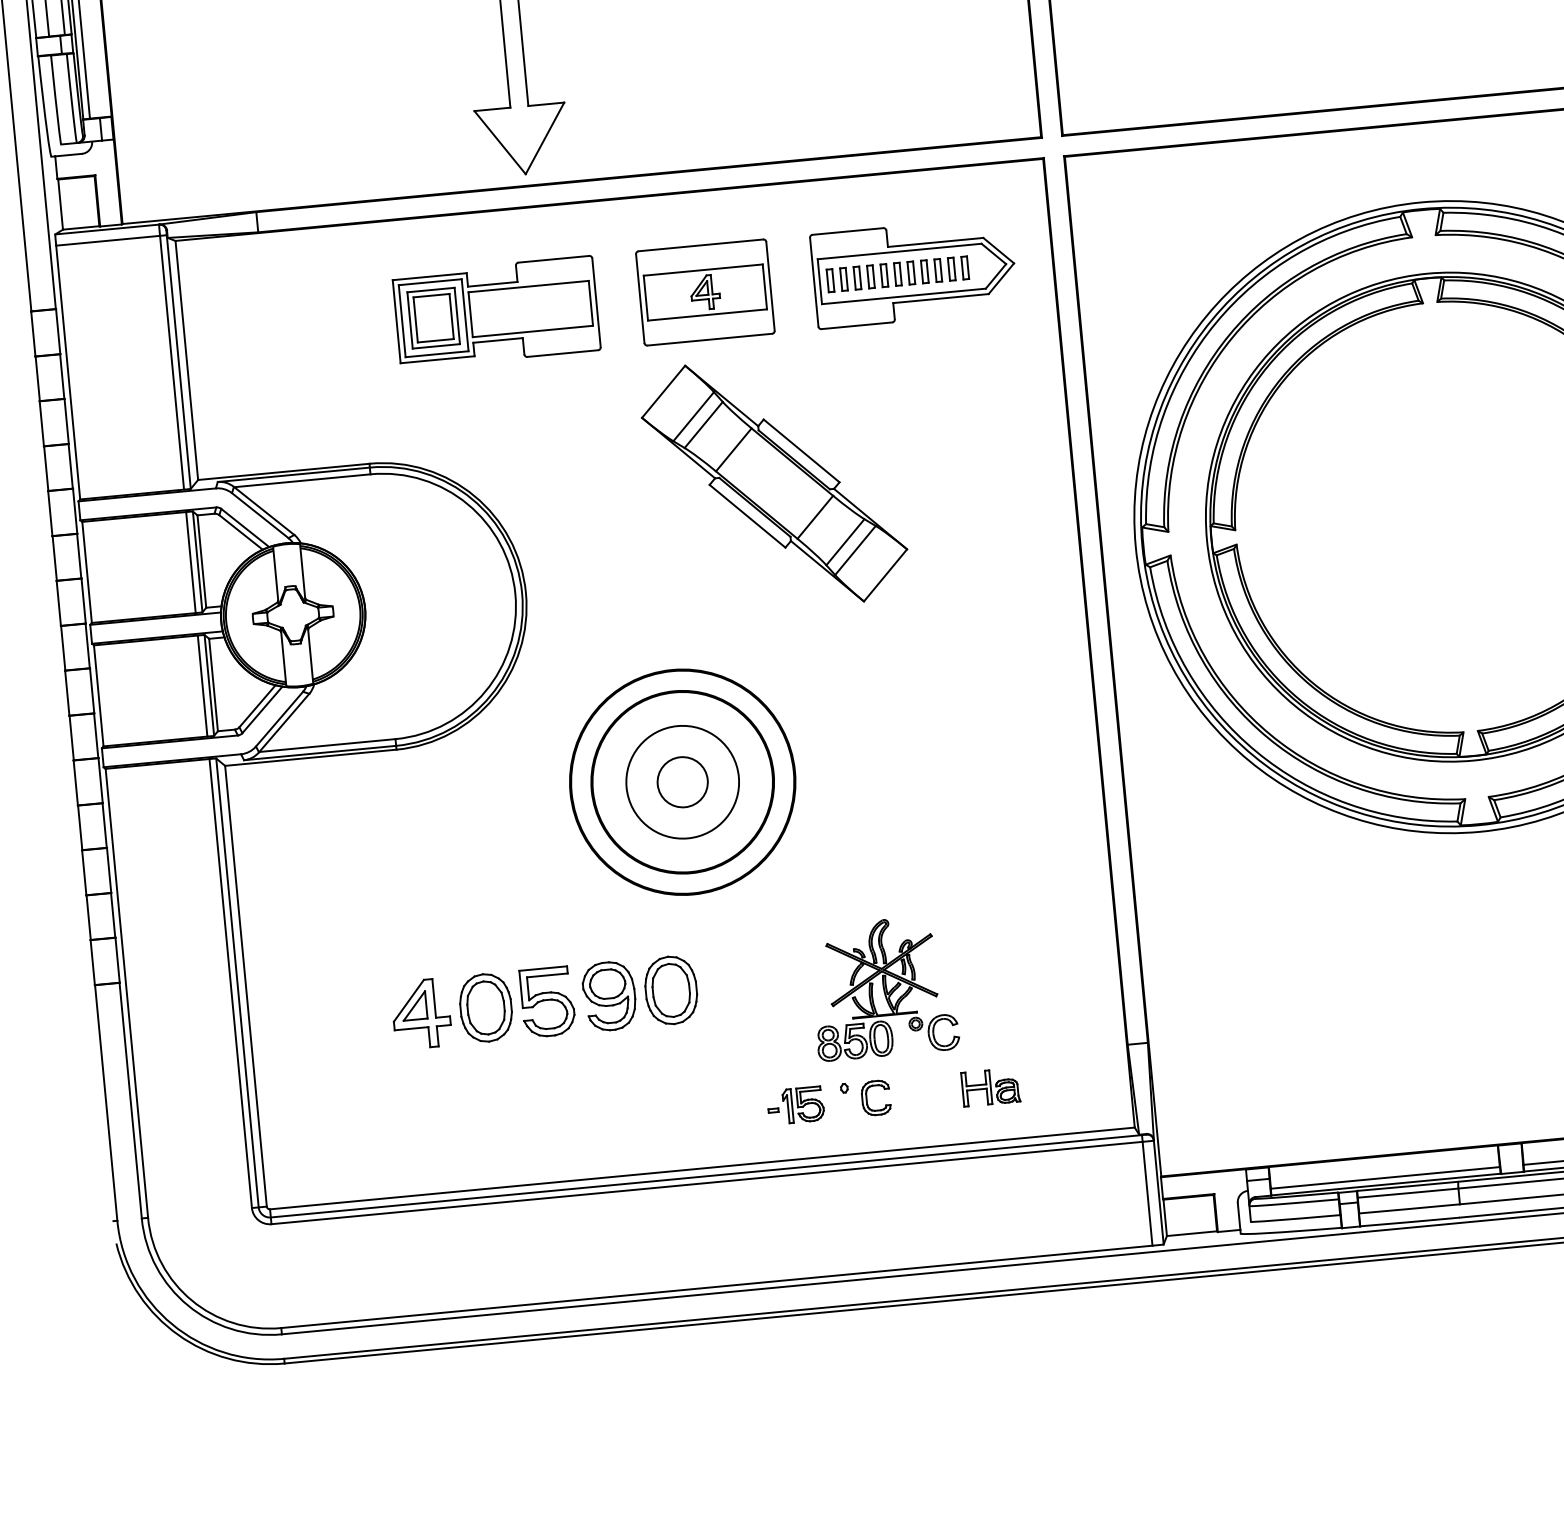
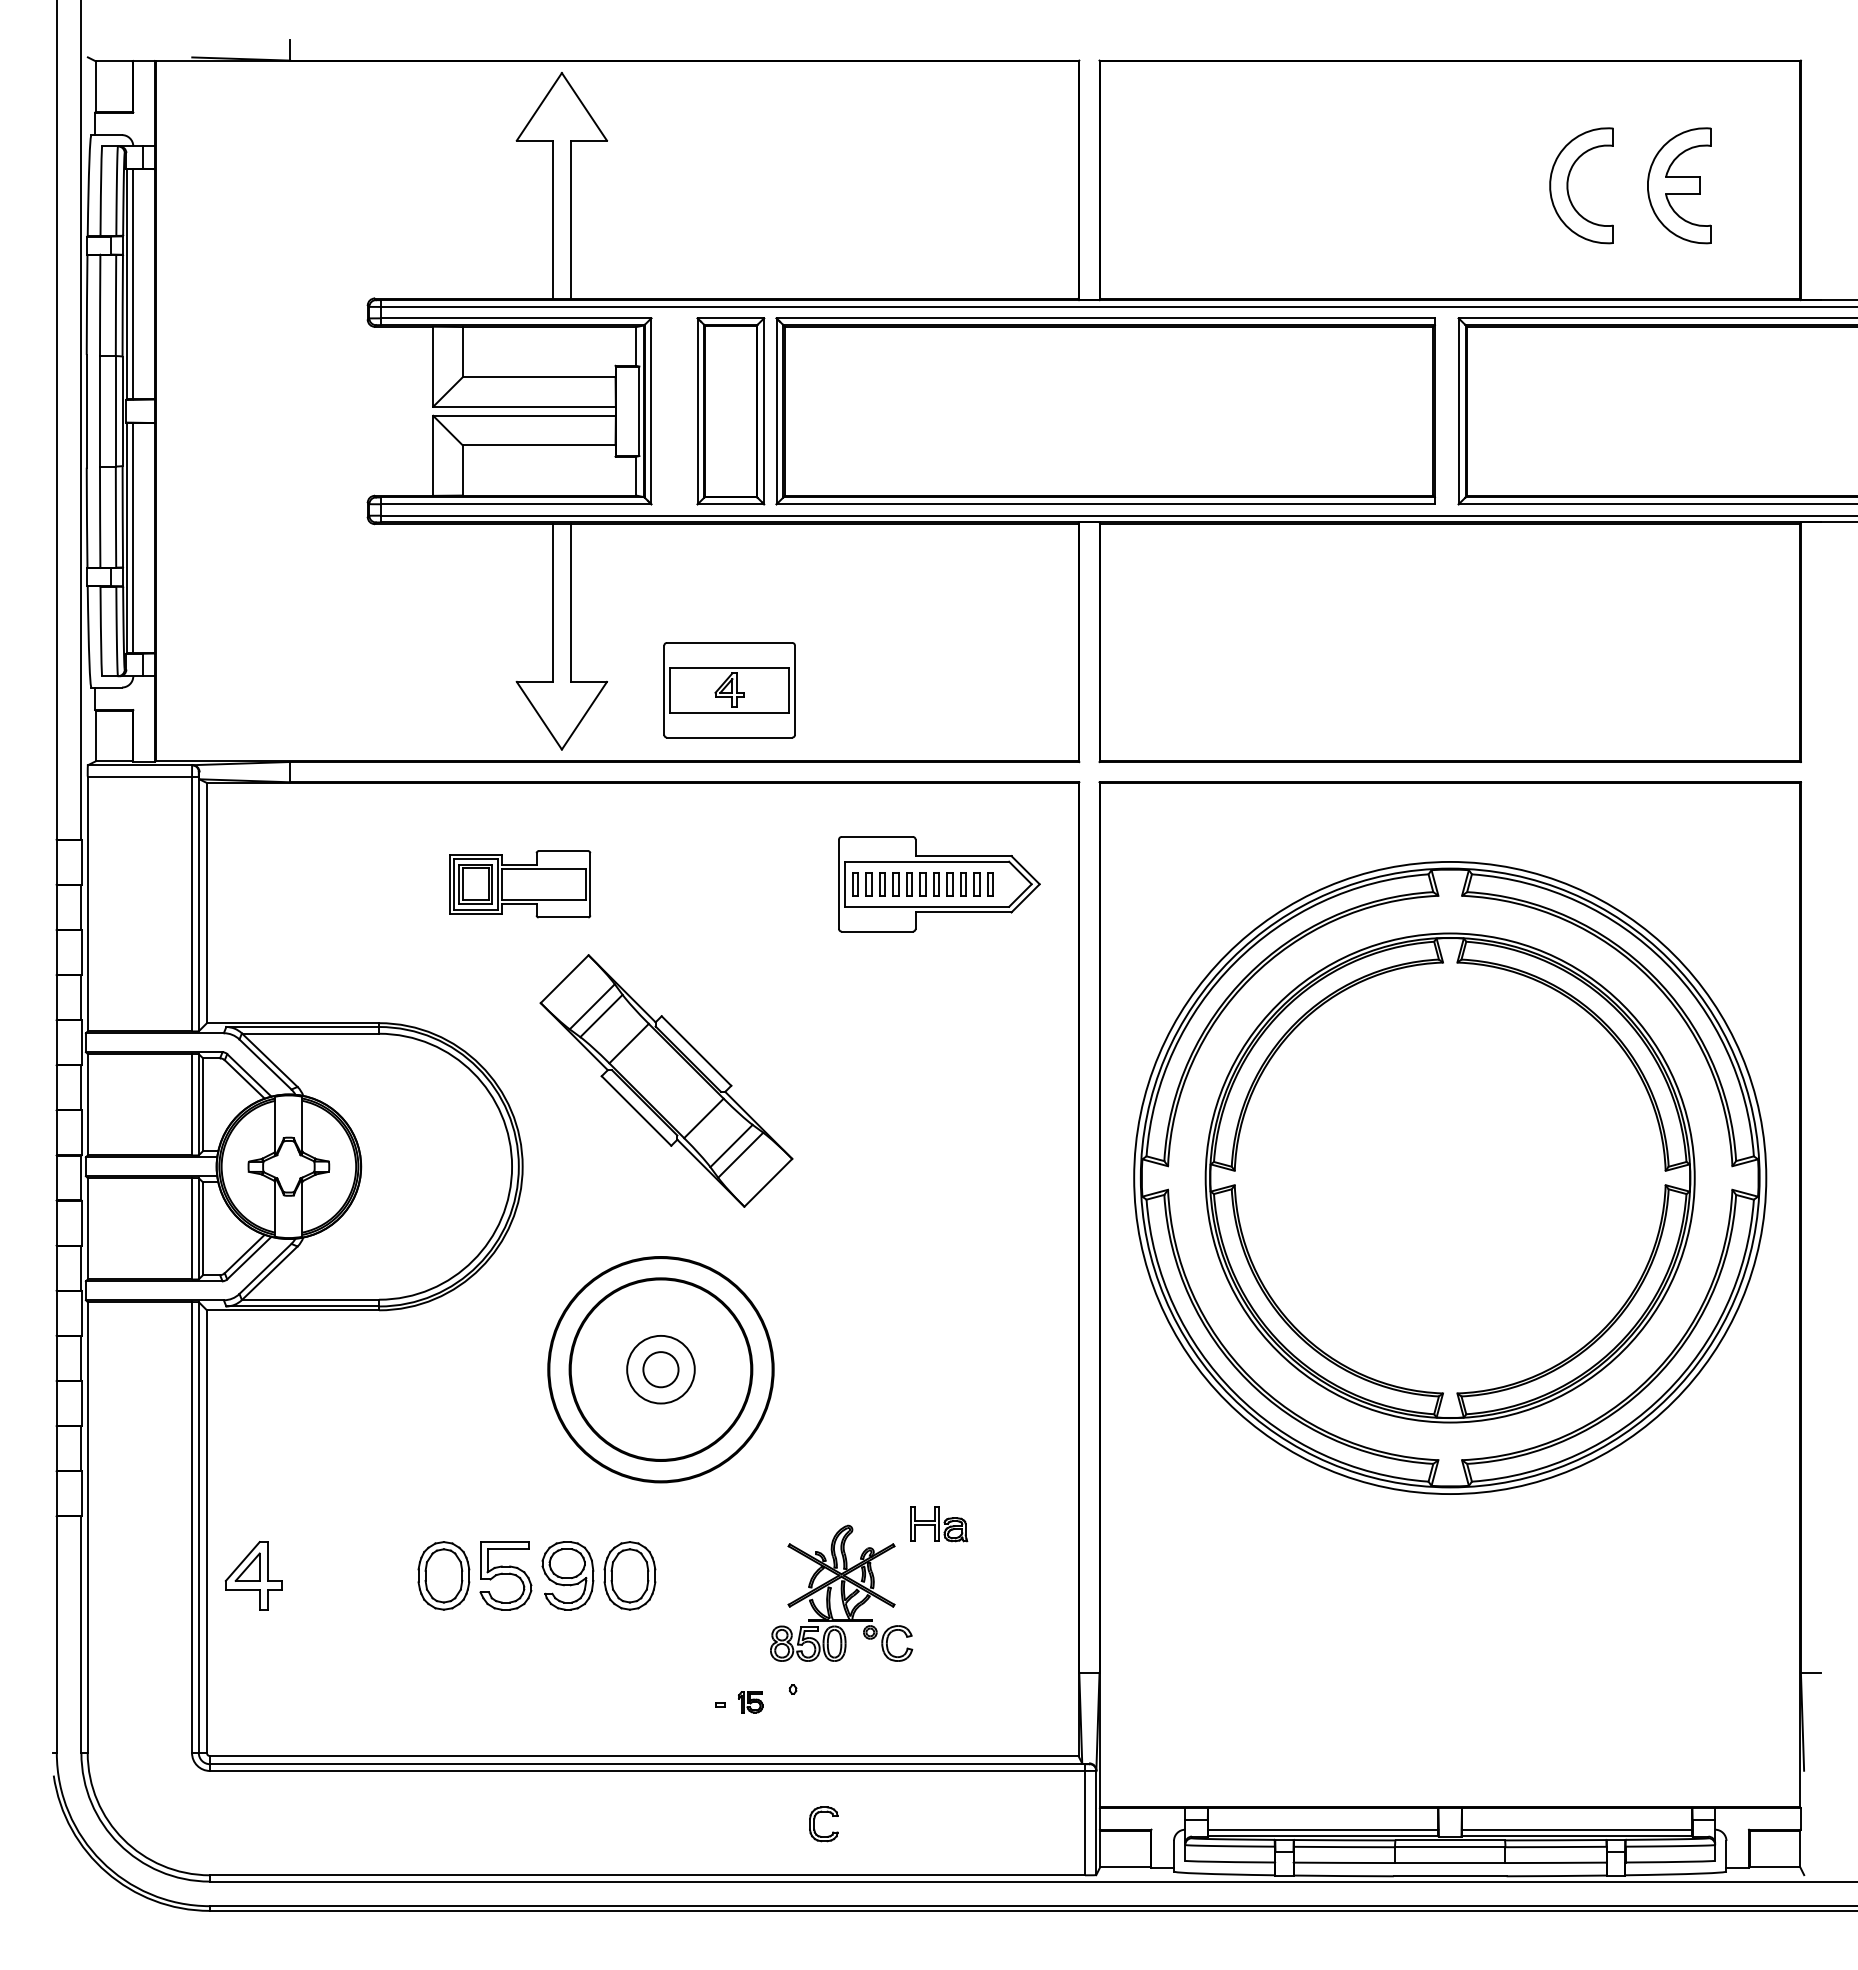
part: (705, 292) -> (729, 690), moved
part: (497, 312) -> (520, 884), size x0.7
part: (774, 483) -> (666, 1080), moved
circle: (682, 782) -> (660, 1369), size x0.6
circle: (682, 782) -> (660, 1369), size x0.7
part: (420, 1013) -> (253, 1575), moved
part: (991, 1087) -> (939, 1524), moved
part: (866, 1099) -> (814, 1824), moved
part: (803, 1105) -> (750, 1702), size x0.6

